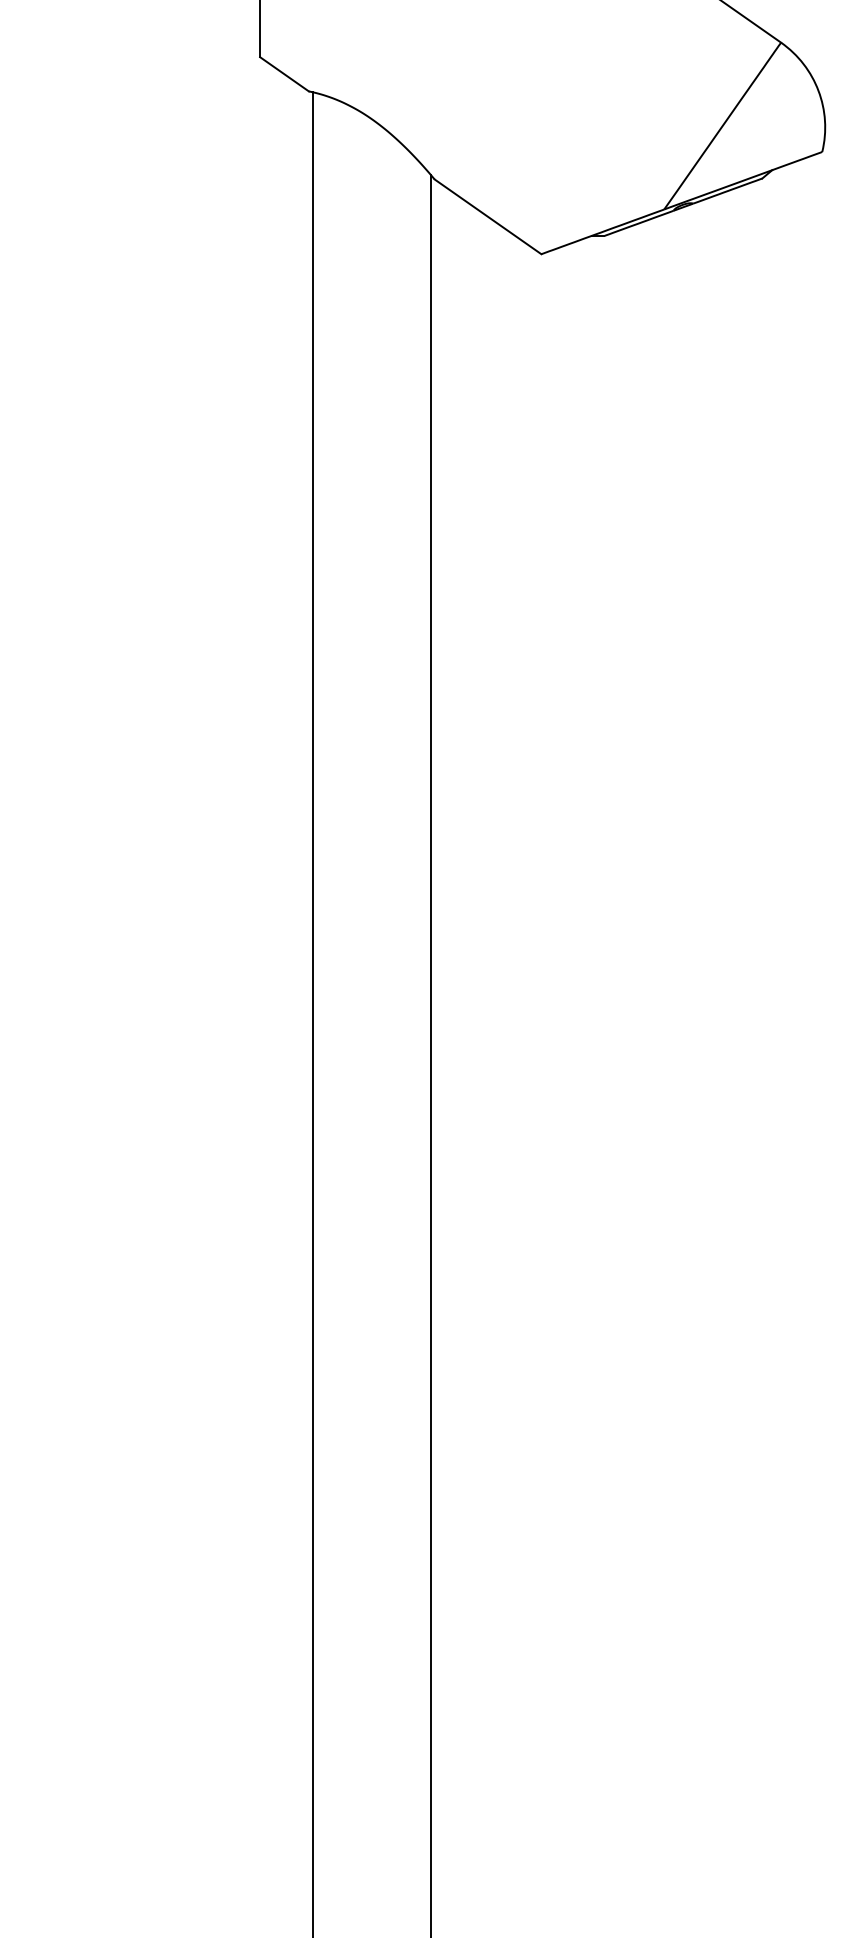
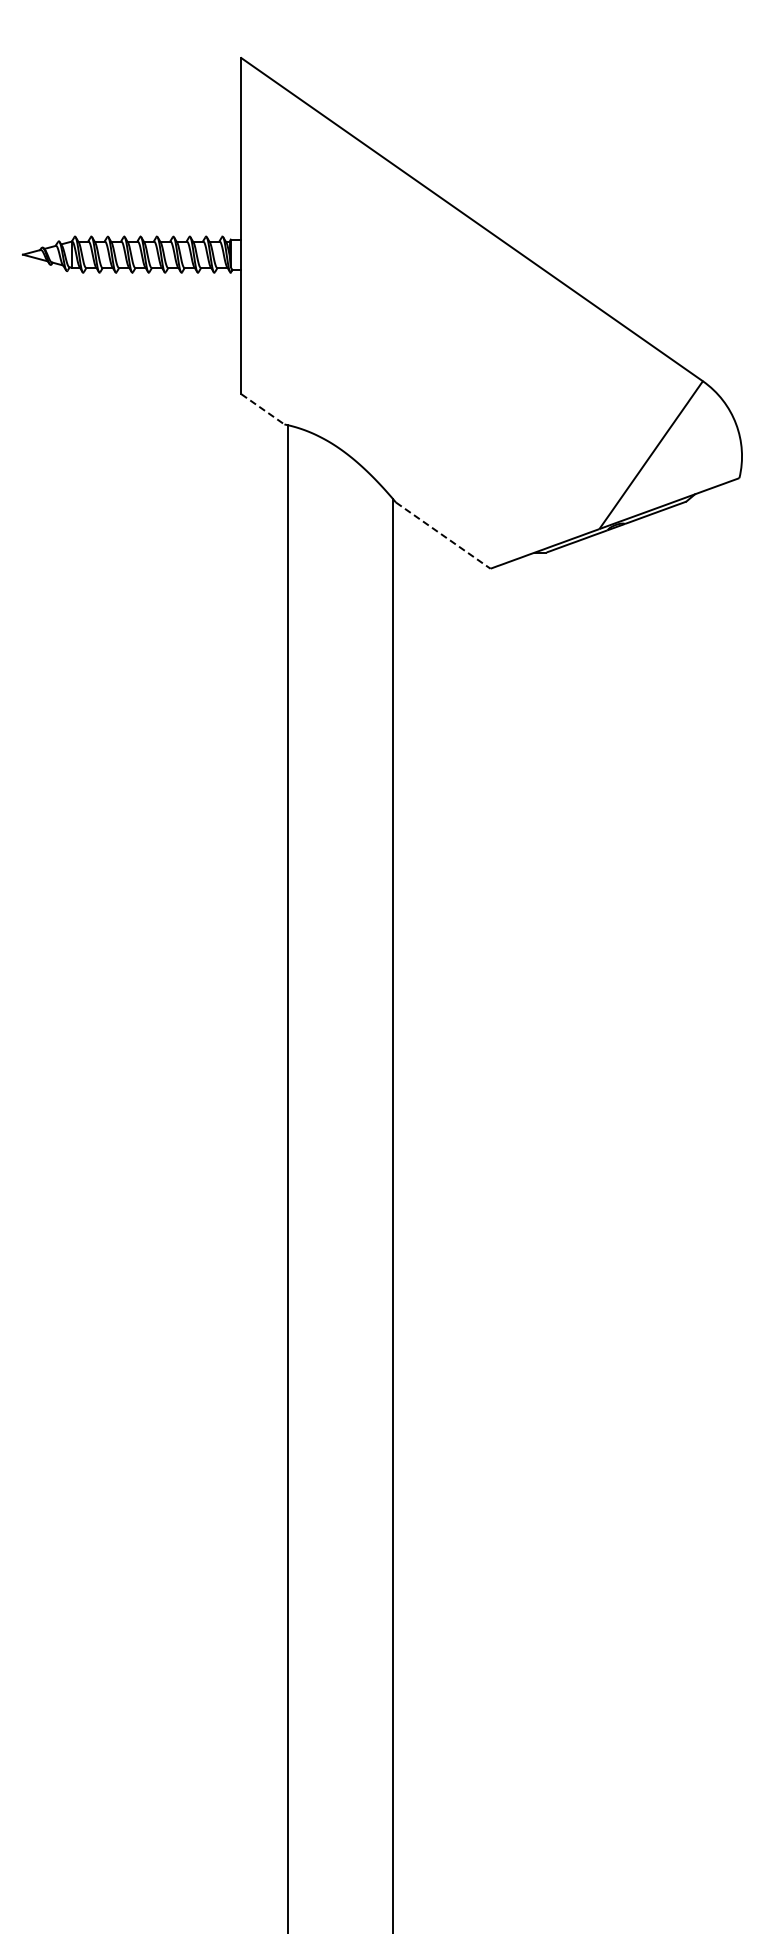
line: (285, 74) -> (263, 409), solid -> dashed
line: (488, 216) -> (443, 535), solid -> dashed

